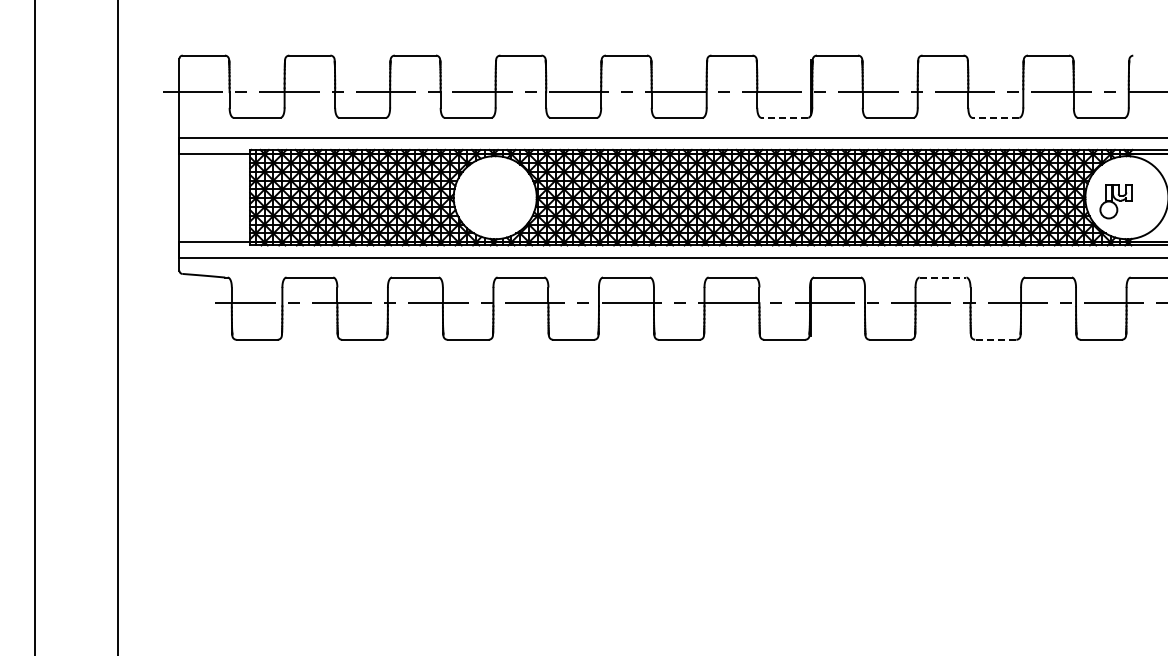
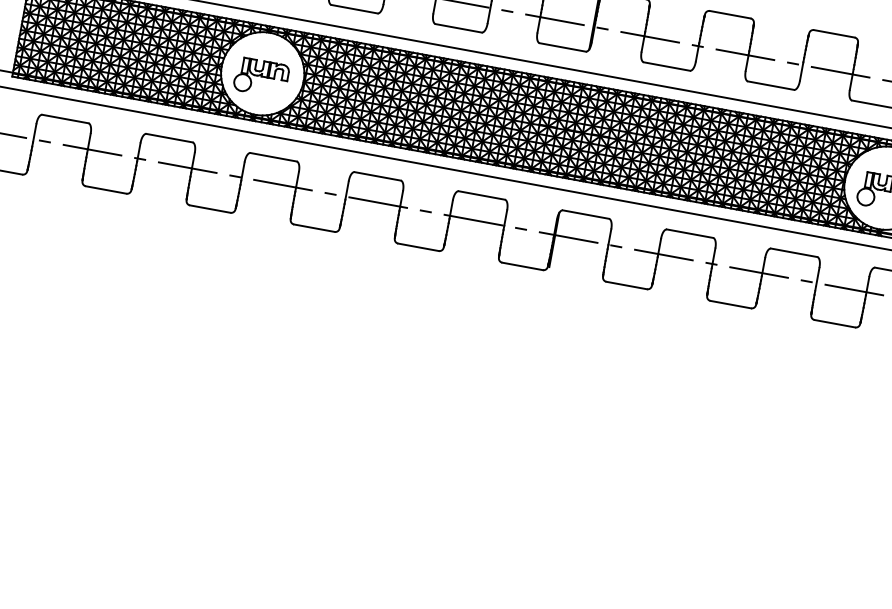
line: (784, 117) -> (562, 47), dashed -> solid
line: (995, 117) -> (770, 85), dashed -> solid
part: (494, 201) -> (261, 77), added
line: (943, 277) -> (690, 233), dashed -> solid
line: (995, 339) -> (730, 304), dashed -> solid

